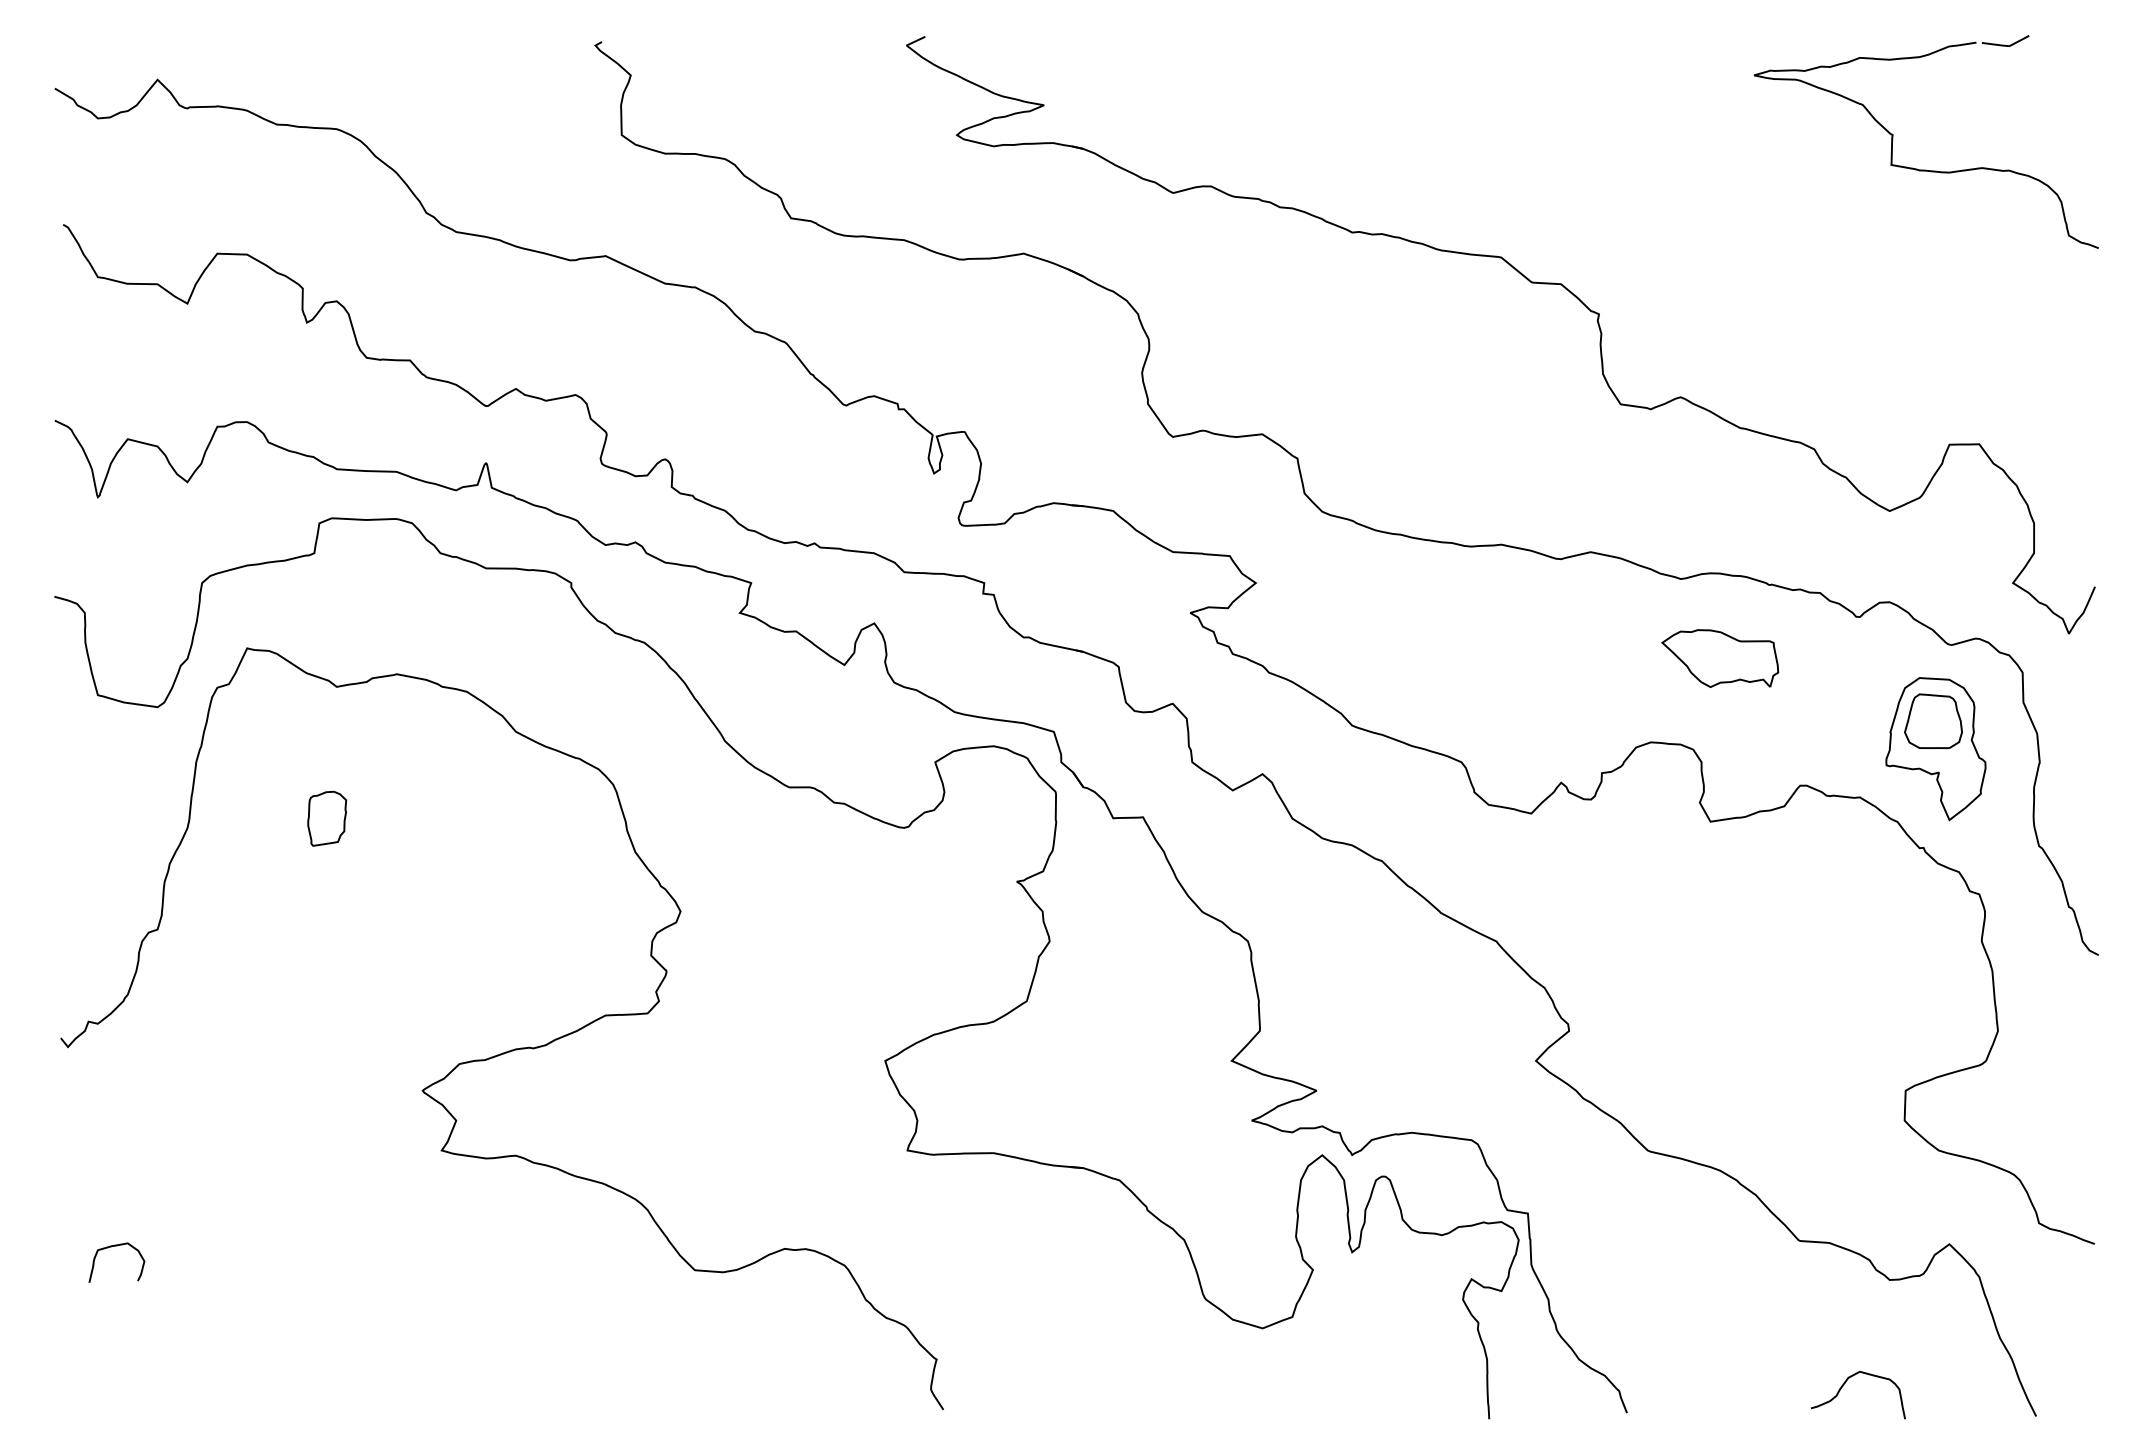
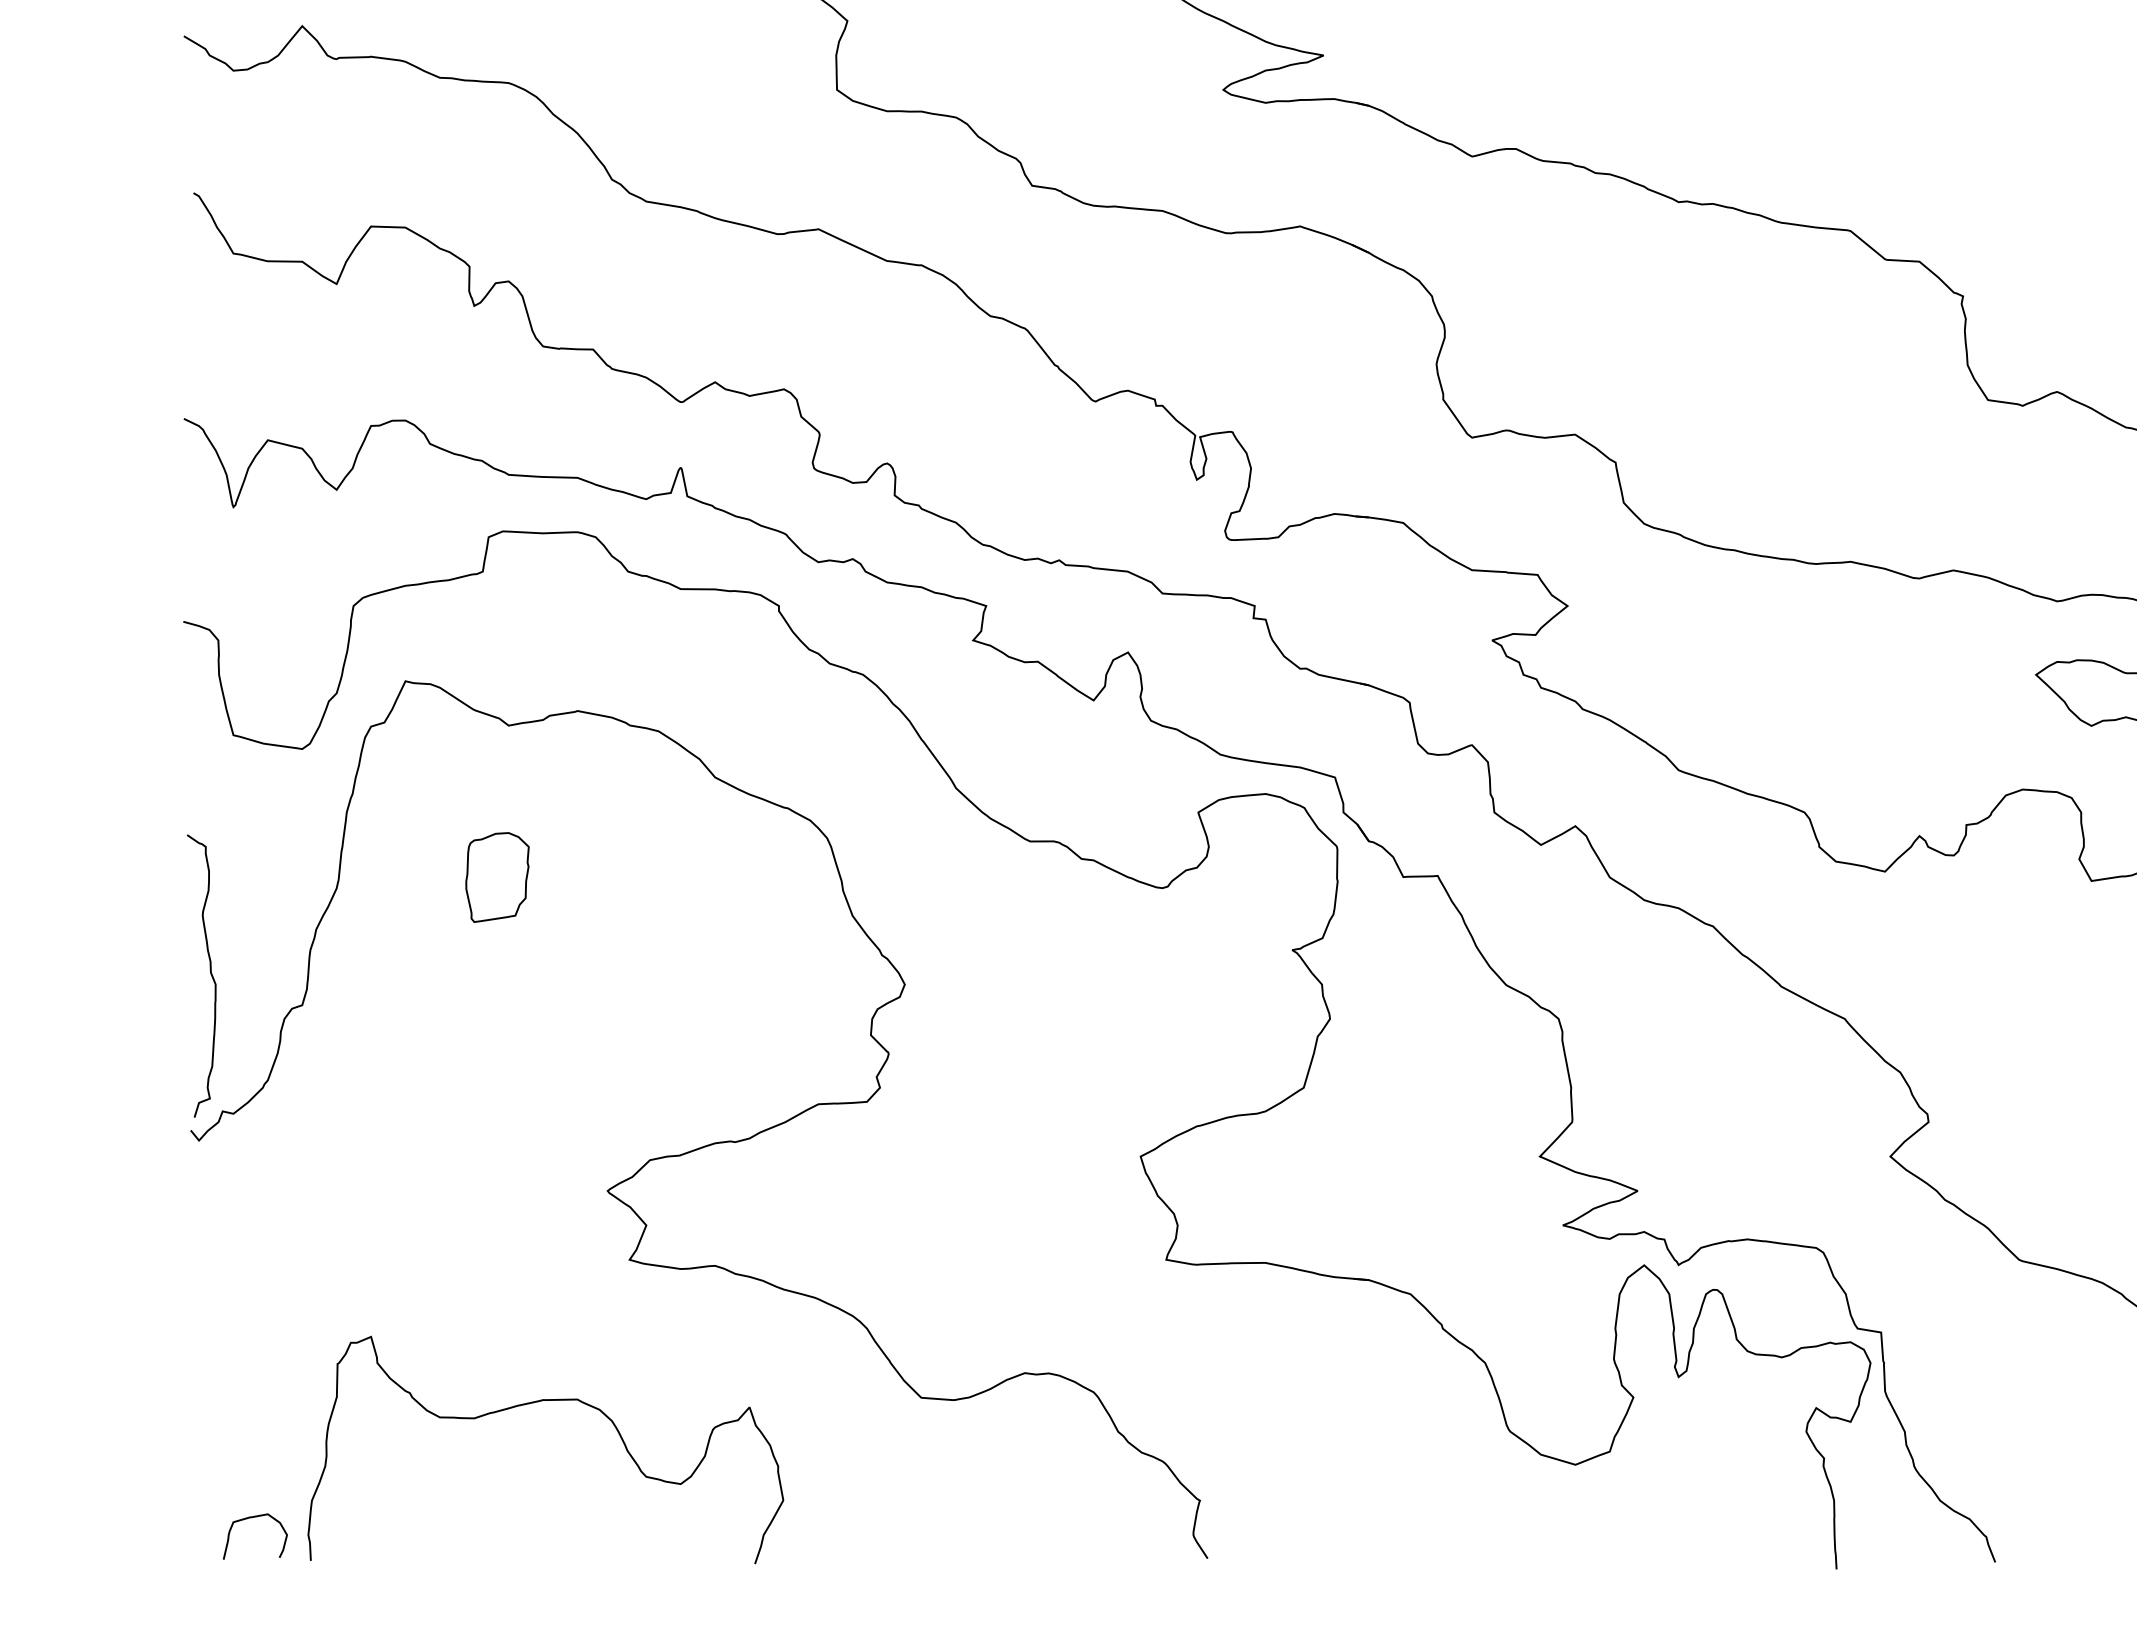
part: (327, 818) -> (497, 877), size x1.43
curve: (77, 902) -> (209, 974), added
curve: (111, 1247) -> (249, 1519), moved
curve: (358, 1275) -> (533, 1403), added

